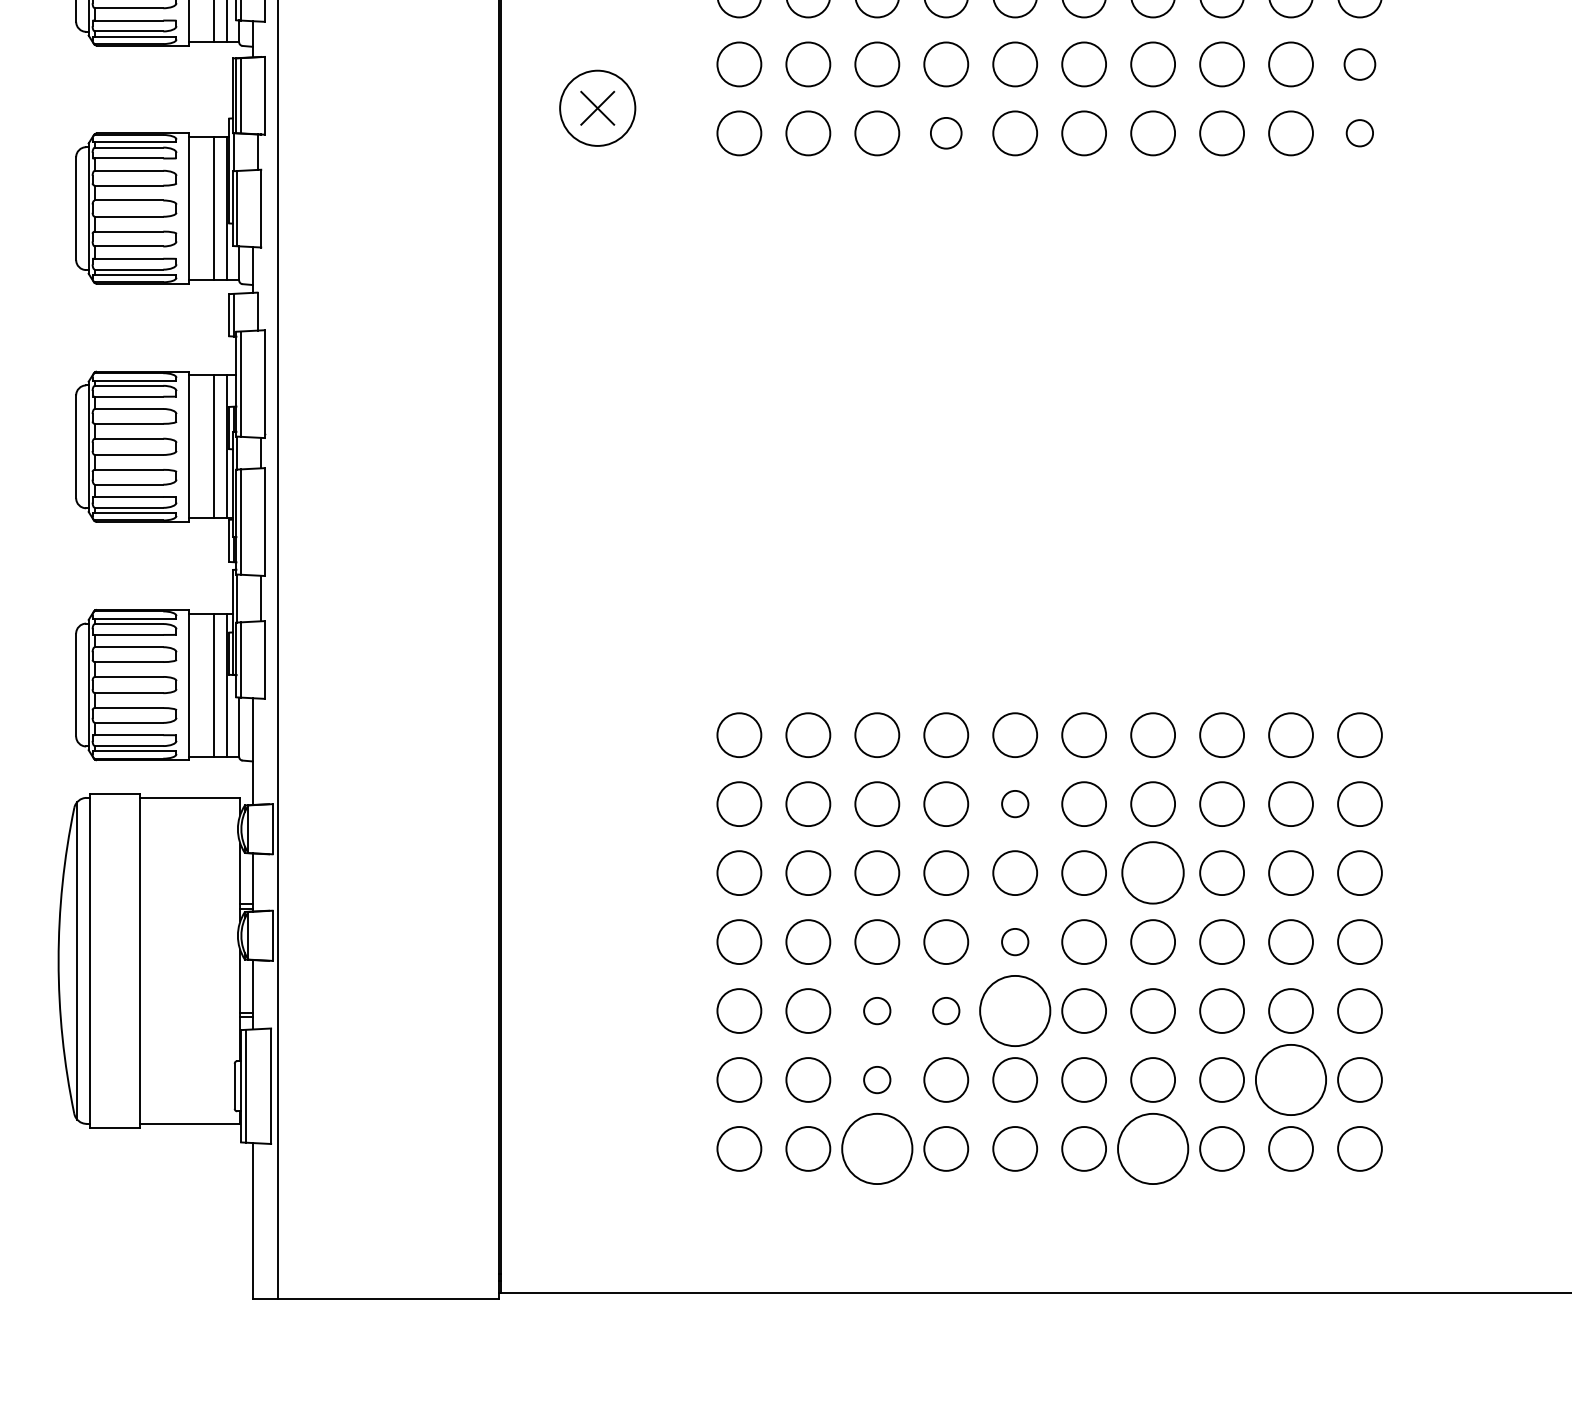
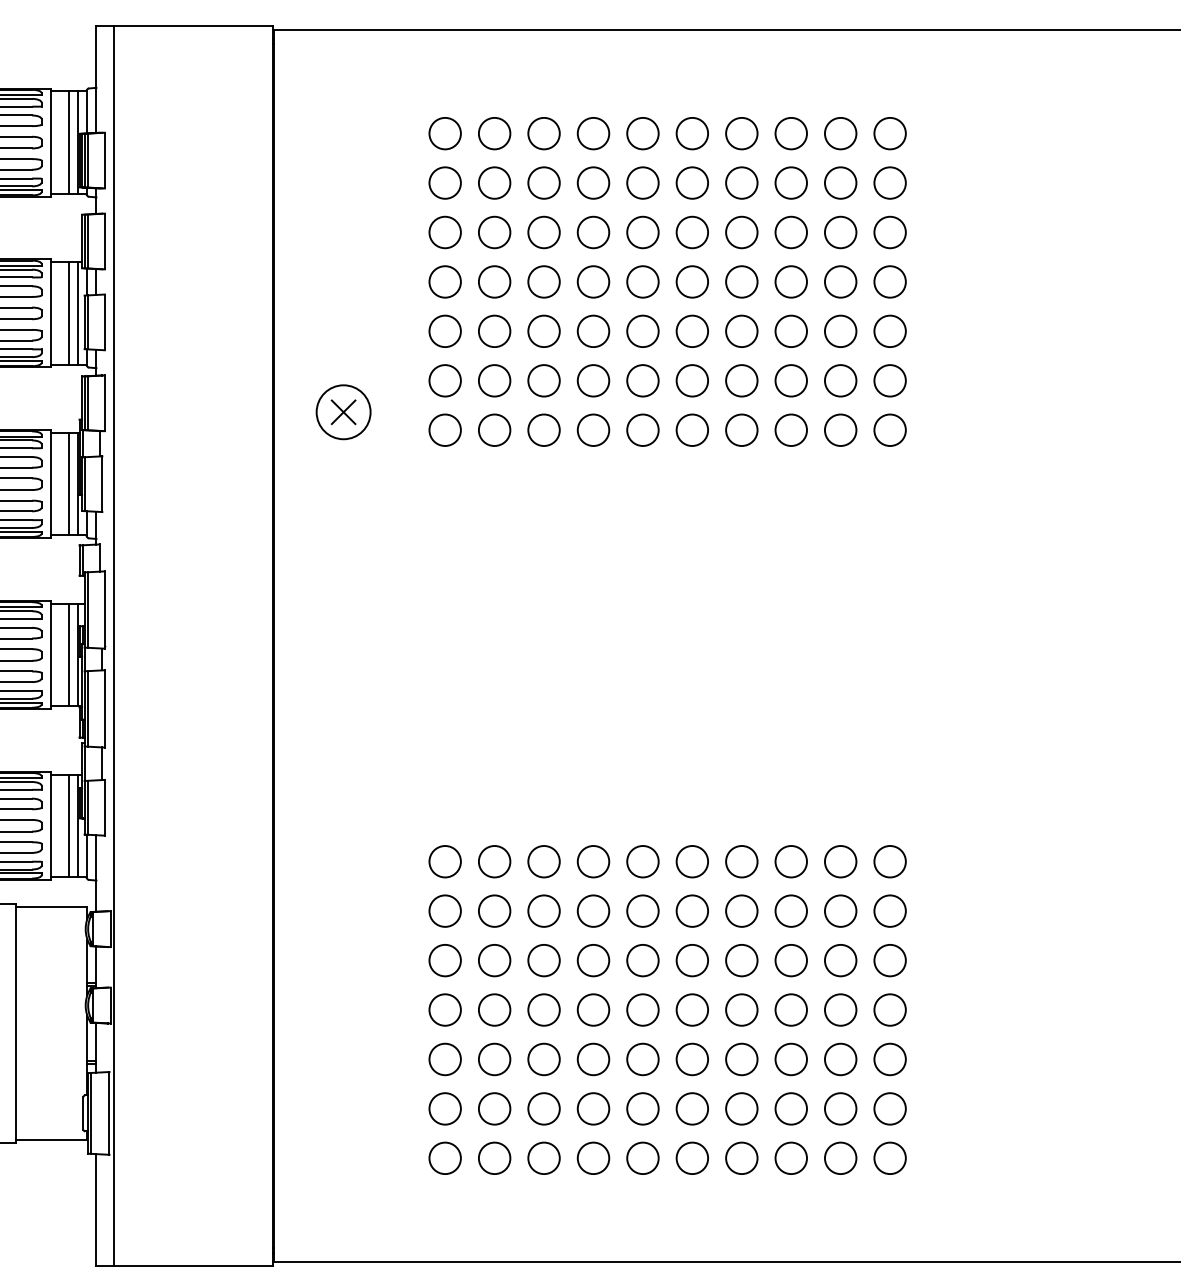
circle: (1359, 63) -> (889, 380), size x1.43
circle: (946, 132) -> (593, 429), size x1.43
circle: (1359, 132) -> (889, 429), size x1.67
circle: (1014, 803) -> (642, 910), size x1.67
circle: (1152, 872) -> (741, 960), size x0.71
circle: (1014, 941) -> (642, 1009), size x1.67
circle: (876, 1011) -> (543, 1059), size x1.67
circle: (946, 1011) -> (593, 1059), size x1.67
circle: (1014, 1011) -> (642, 1059), size x0.62
circle: (876, 1079) -> (543, 1108), size x1.67
circle: (1290, 1079) -> (840, 1108), size x0.62
circle: (876, 1149) -> (543, 1158), size x0.62
circle: (1152, 1149) -> (741, 1158), size x0.62

